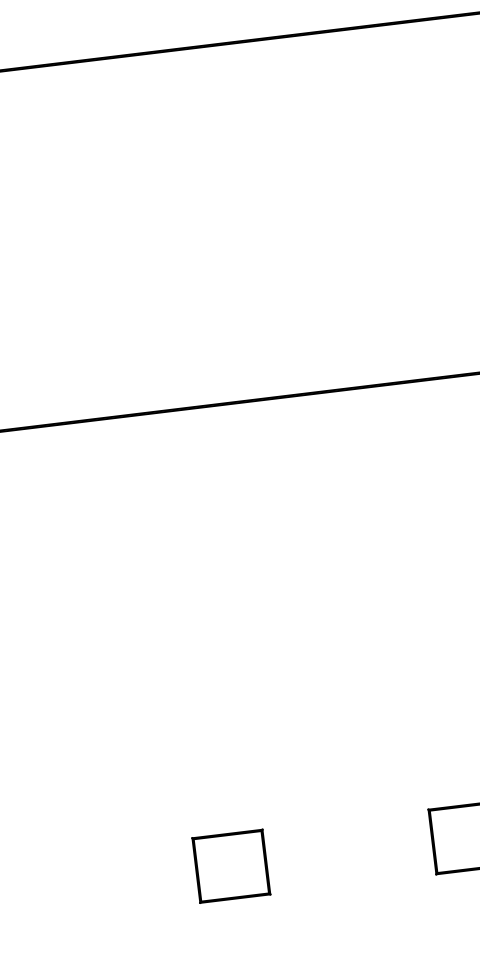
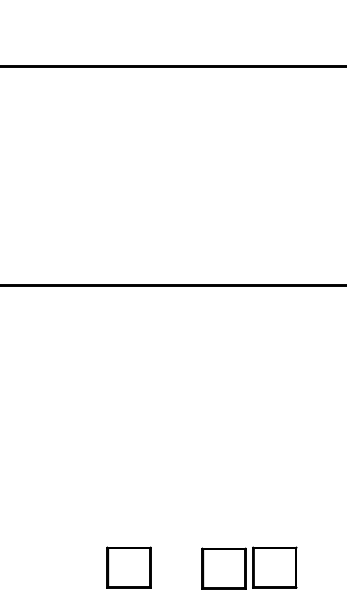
part: (384, 849) -> (223, 568), added

